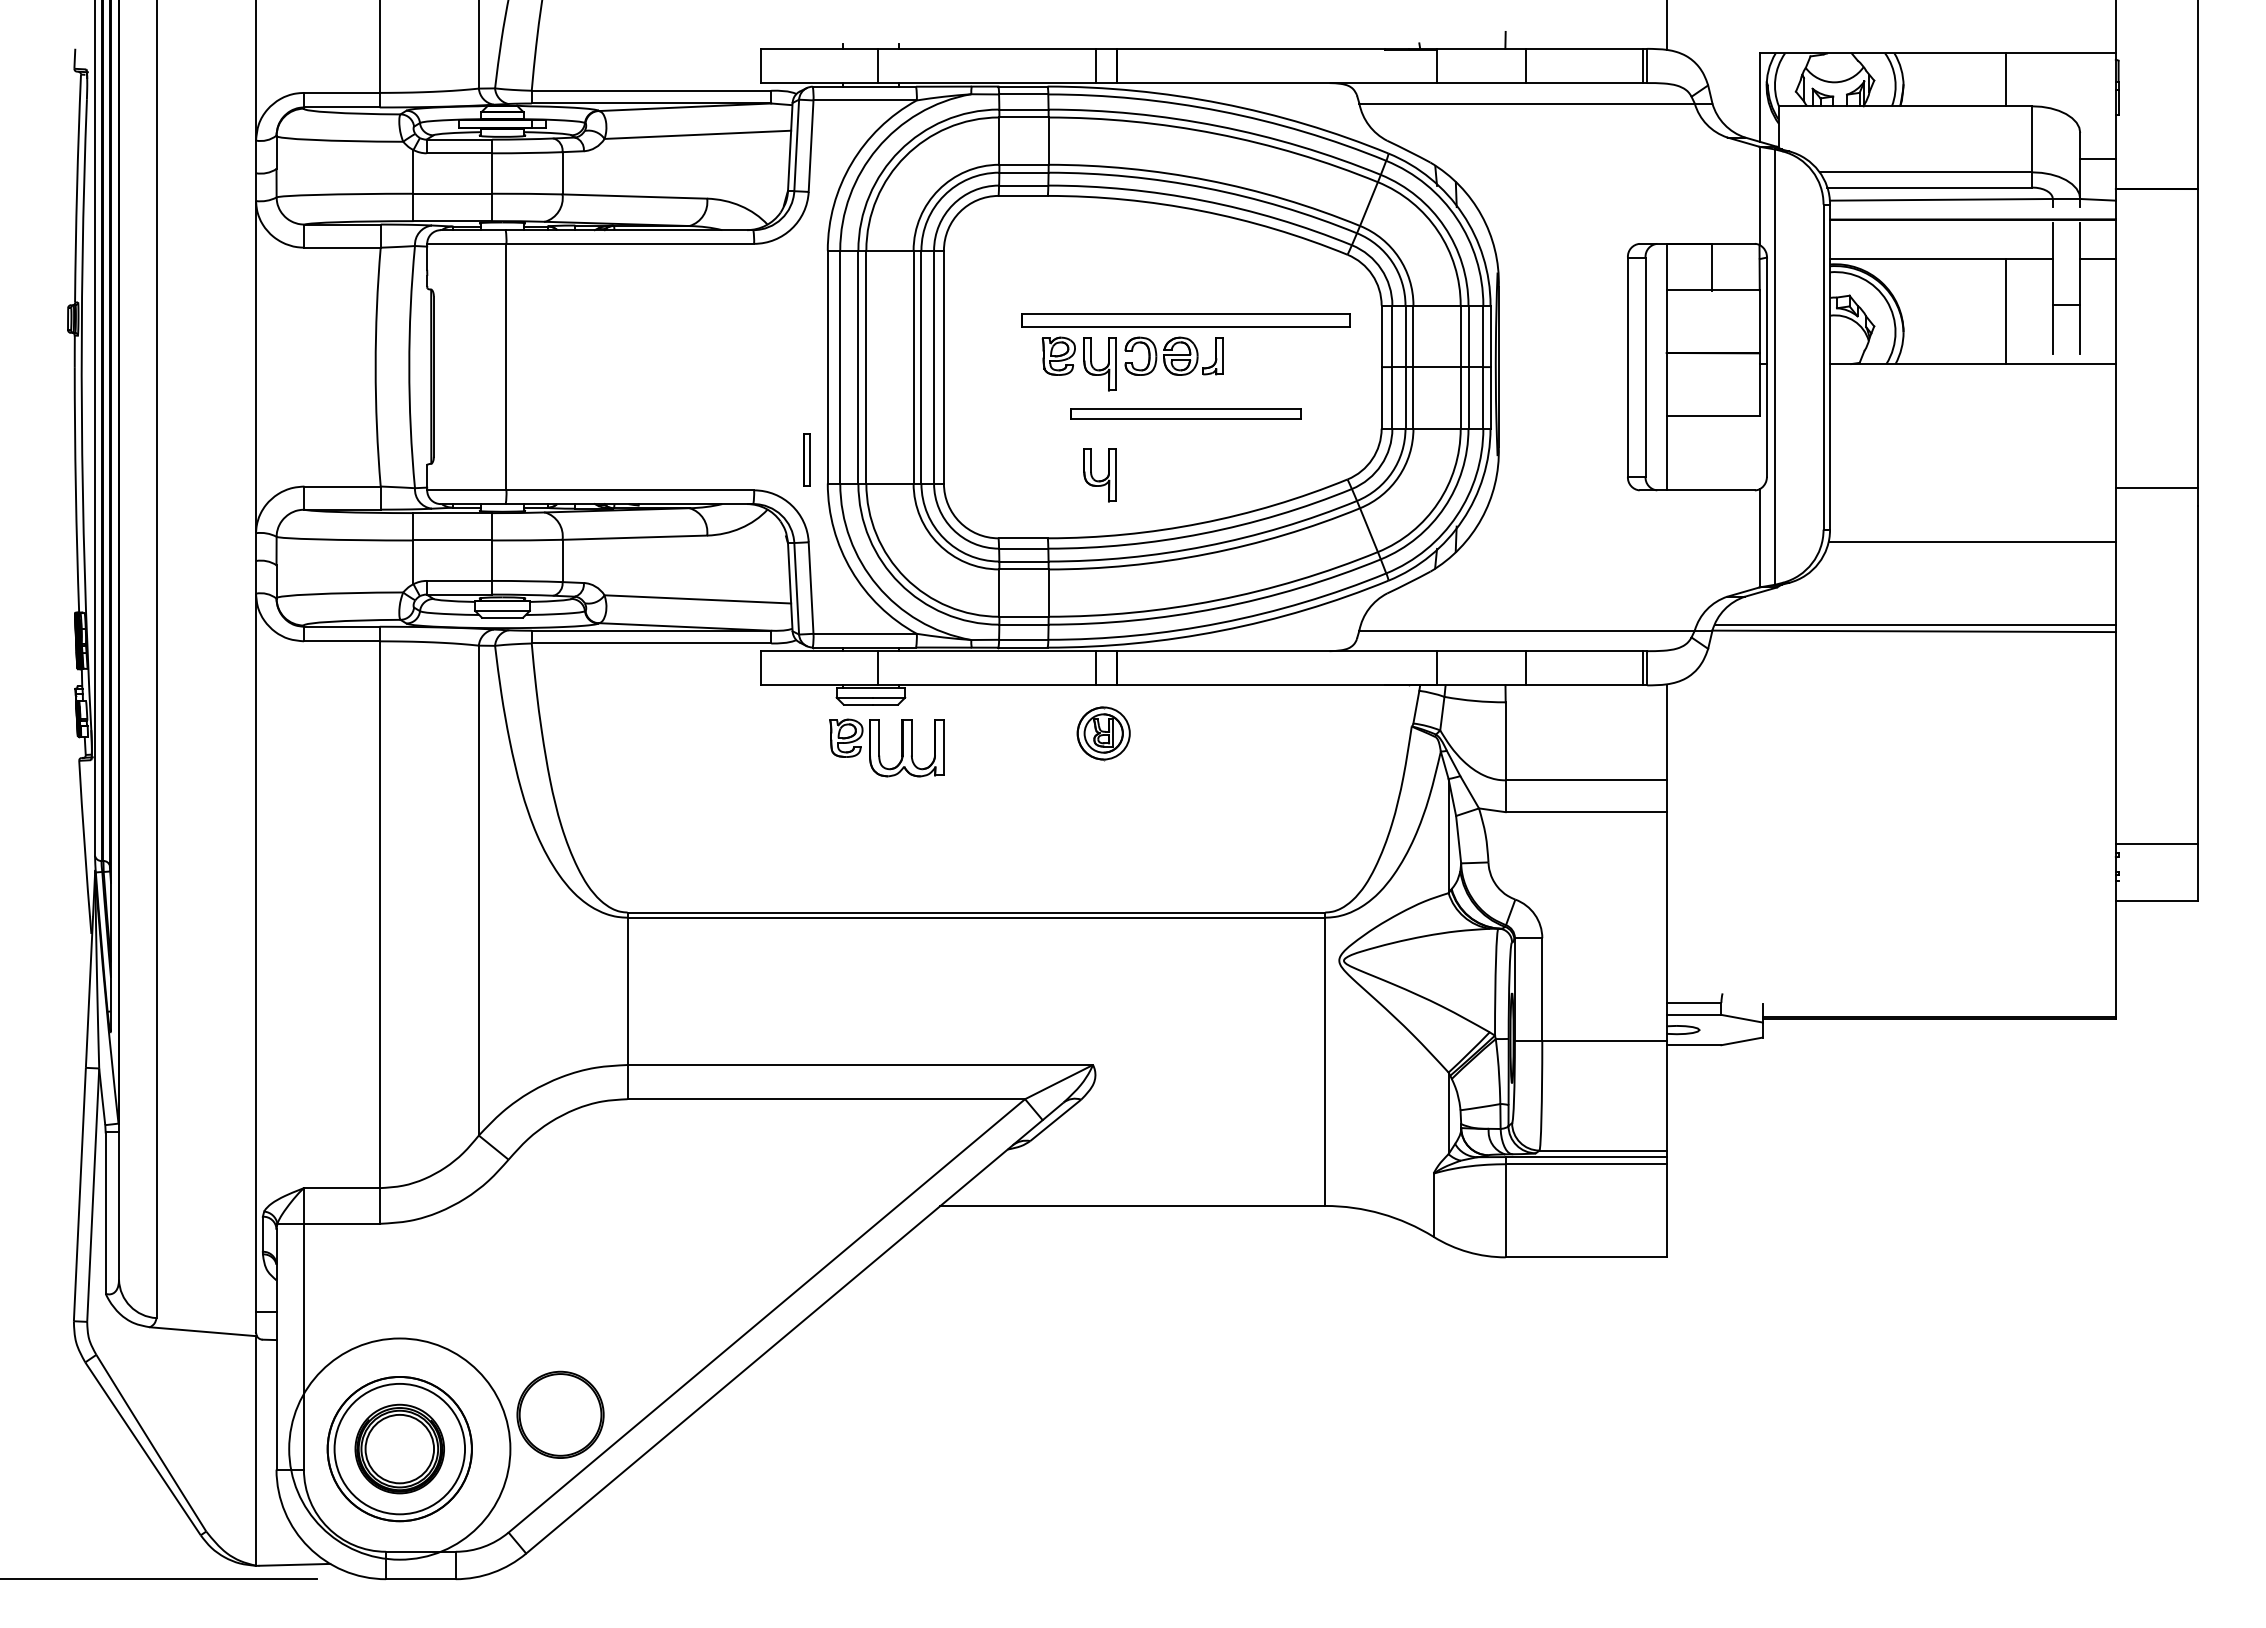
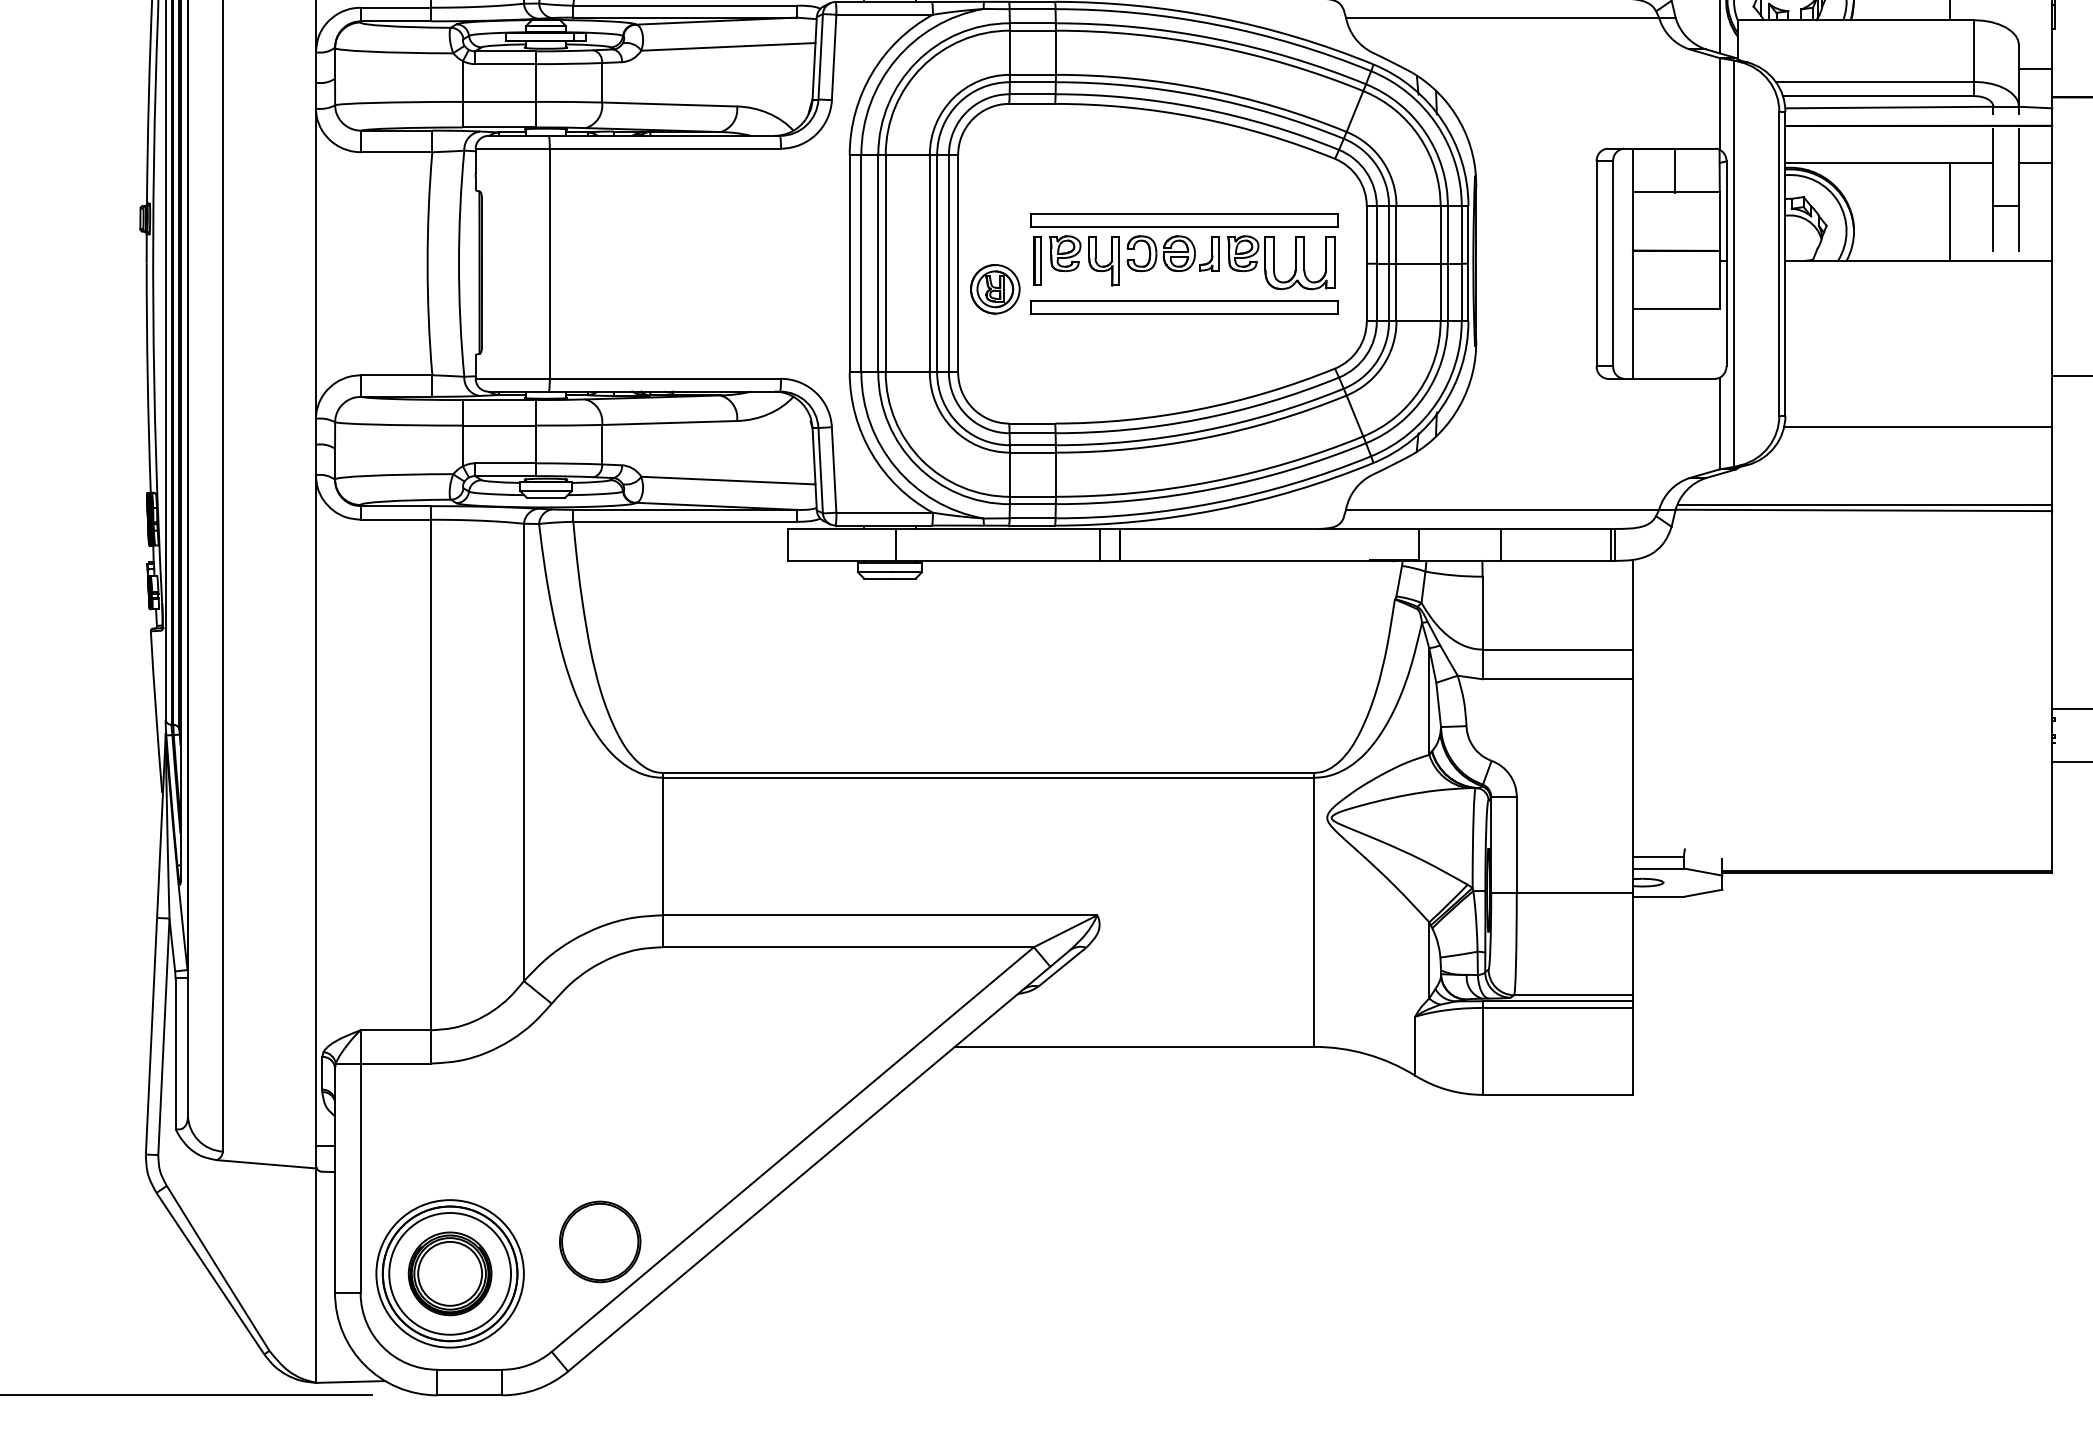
part: (1185, 413) -> (1183, 307), size x1.43
part: (806, 459) -> (1037, 260), moved
part: (1099, 475) -> (1103, 364), removed
part: (1103, 733) -> (995, 289), moved
part: (879, 747) -> (1274, 262), moved
circle: (399, 1449) -> (449, 1274), size x0.71

